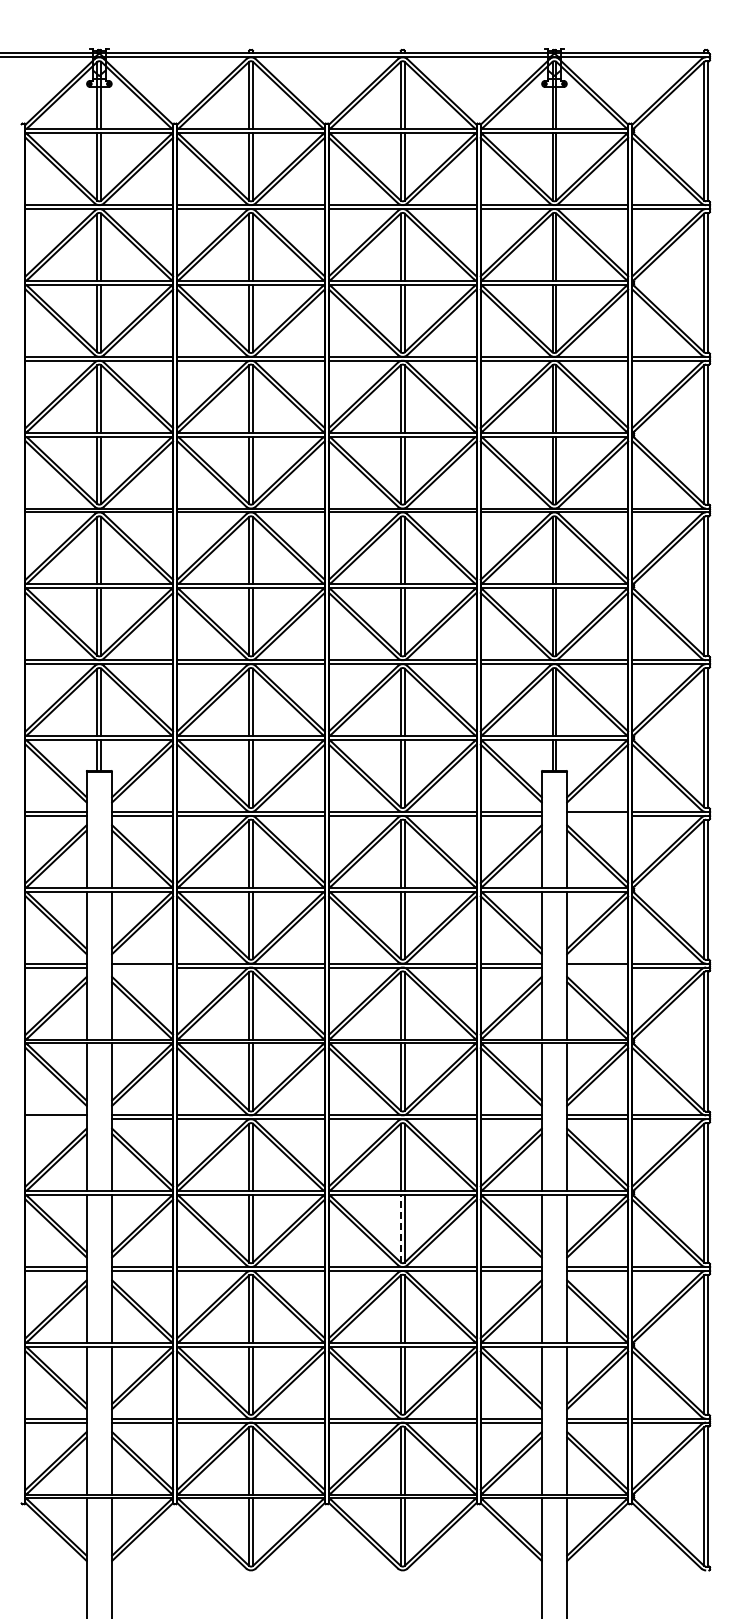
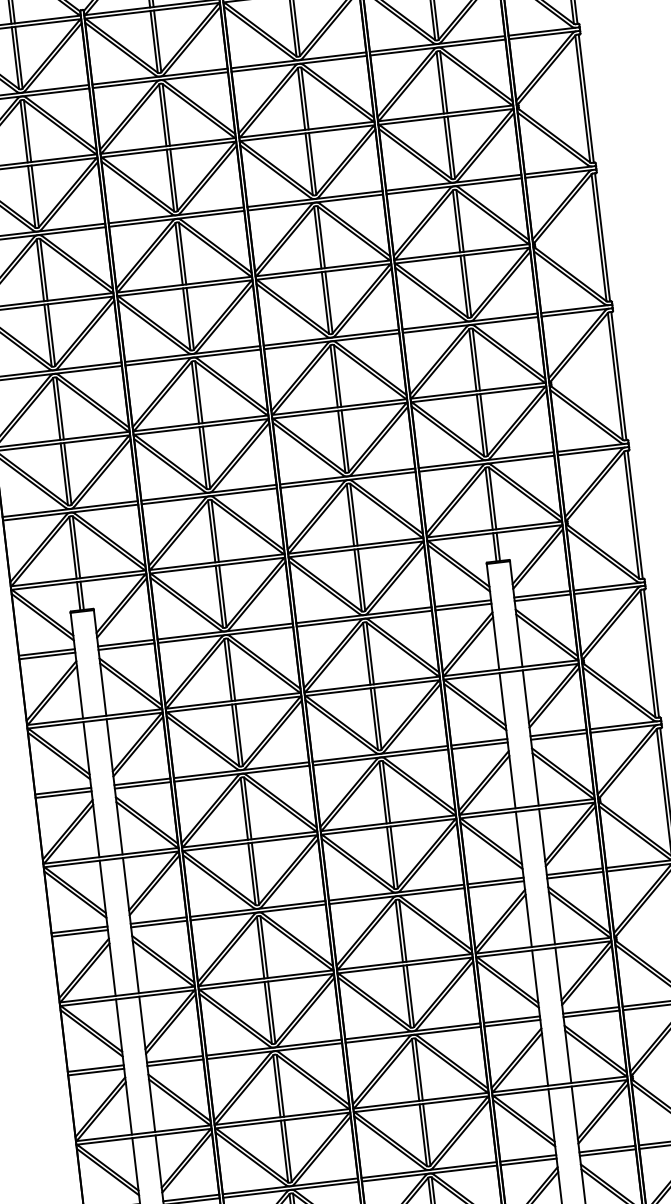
line: (597, 815) -> (542, 597), added
line: (142, 967) -> (142, 785), added
line: (597, 967) -> (558, 736), added
line: (55, 1119) -> (79, 933), added
line: (400, 1228) -> (406, 996), dashed -> solid

